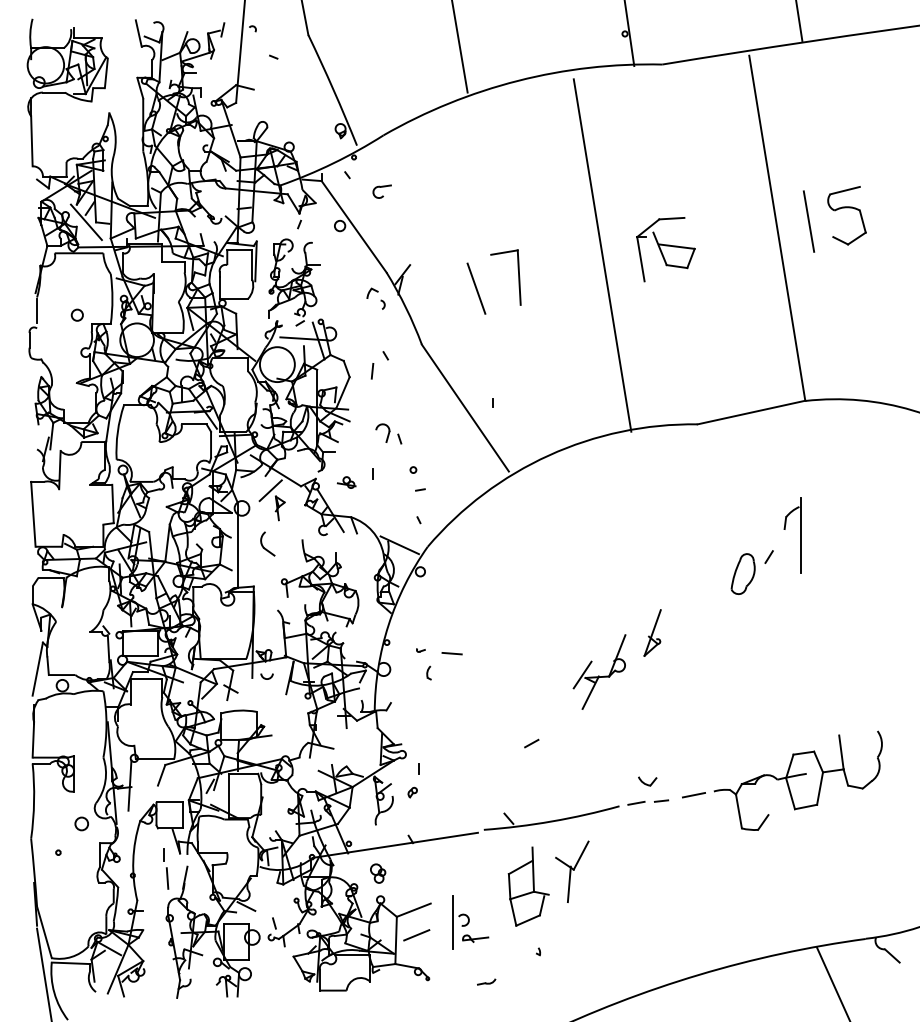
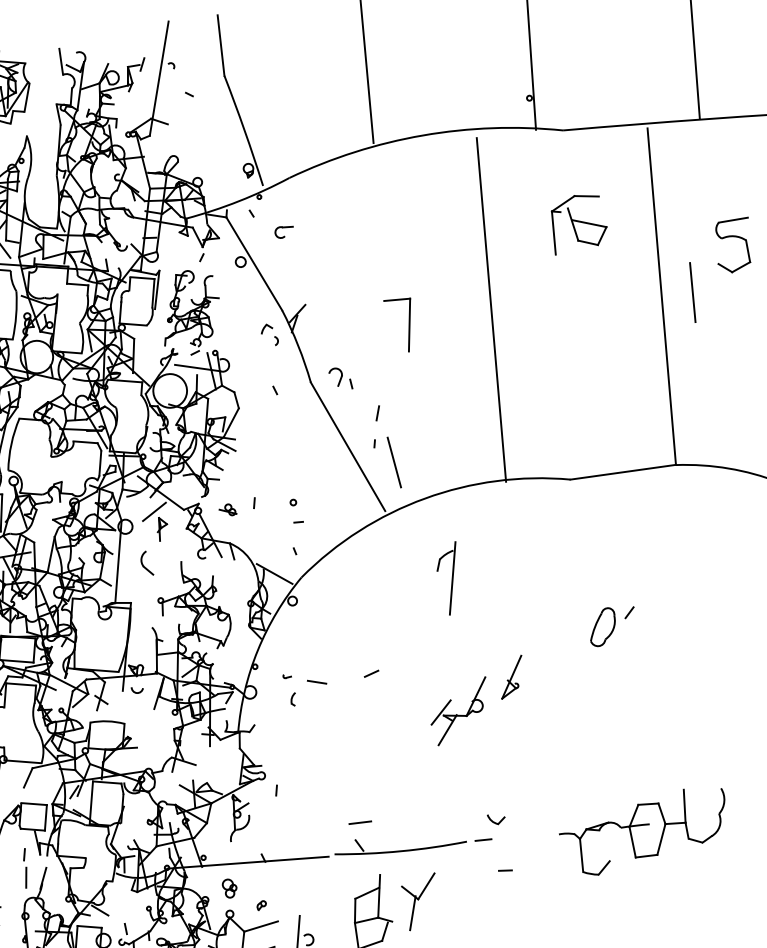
part: (846, 208) -> (733, 237), moved
part: (665, 249) -> (578, 225), moved
line: (476, 288) -> (394, 462), moved
line: (372, 371) -> (377, 413), moved
part: (388, 433) -> (340, 377), moved
part: (800, 535) -> (452, 578), moved
line: (531, 743) -> (371, 673), moved
part: (412, 792) -> (261, 905), moved
line: (693, 795) -> (359, 822), moved
line: (661, 800) -> (505, 870), moved

